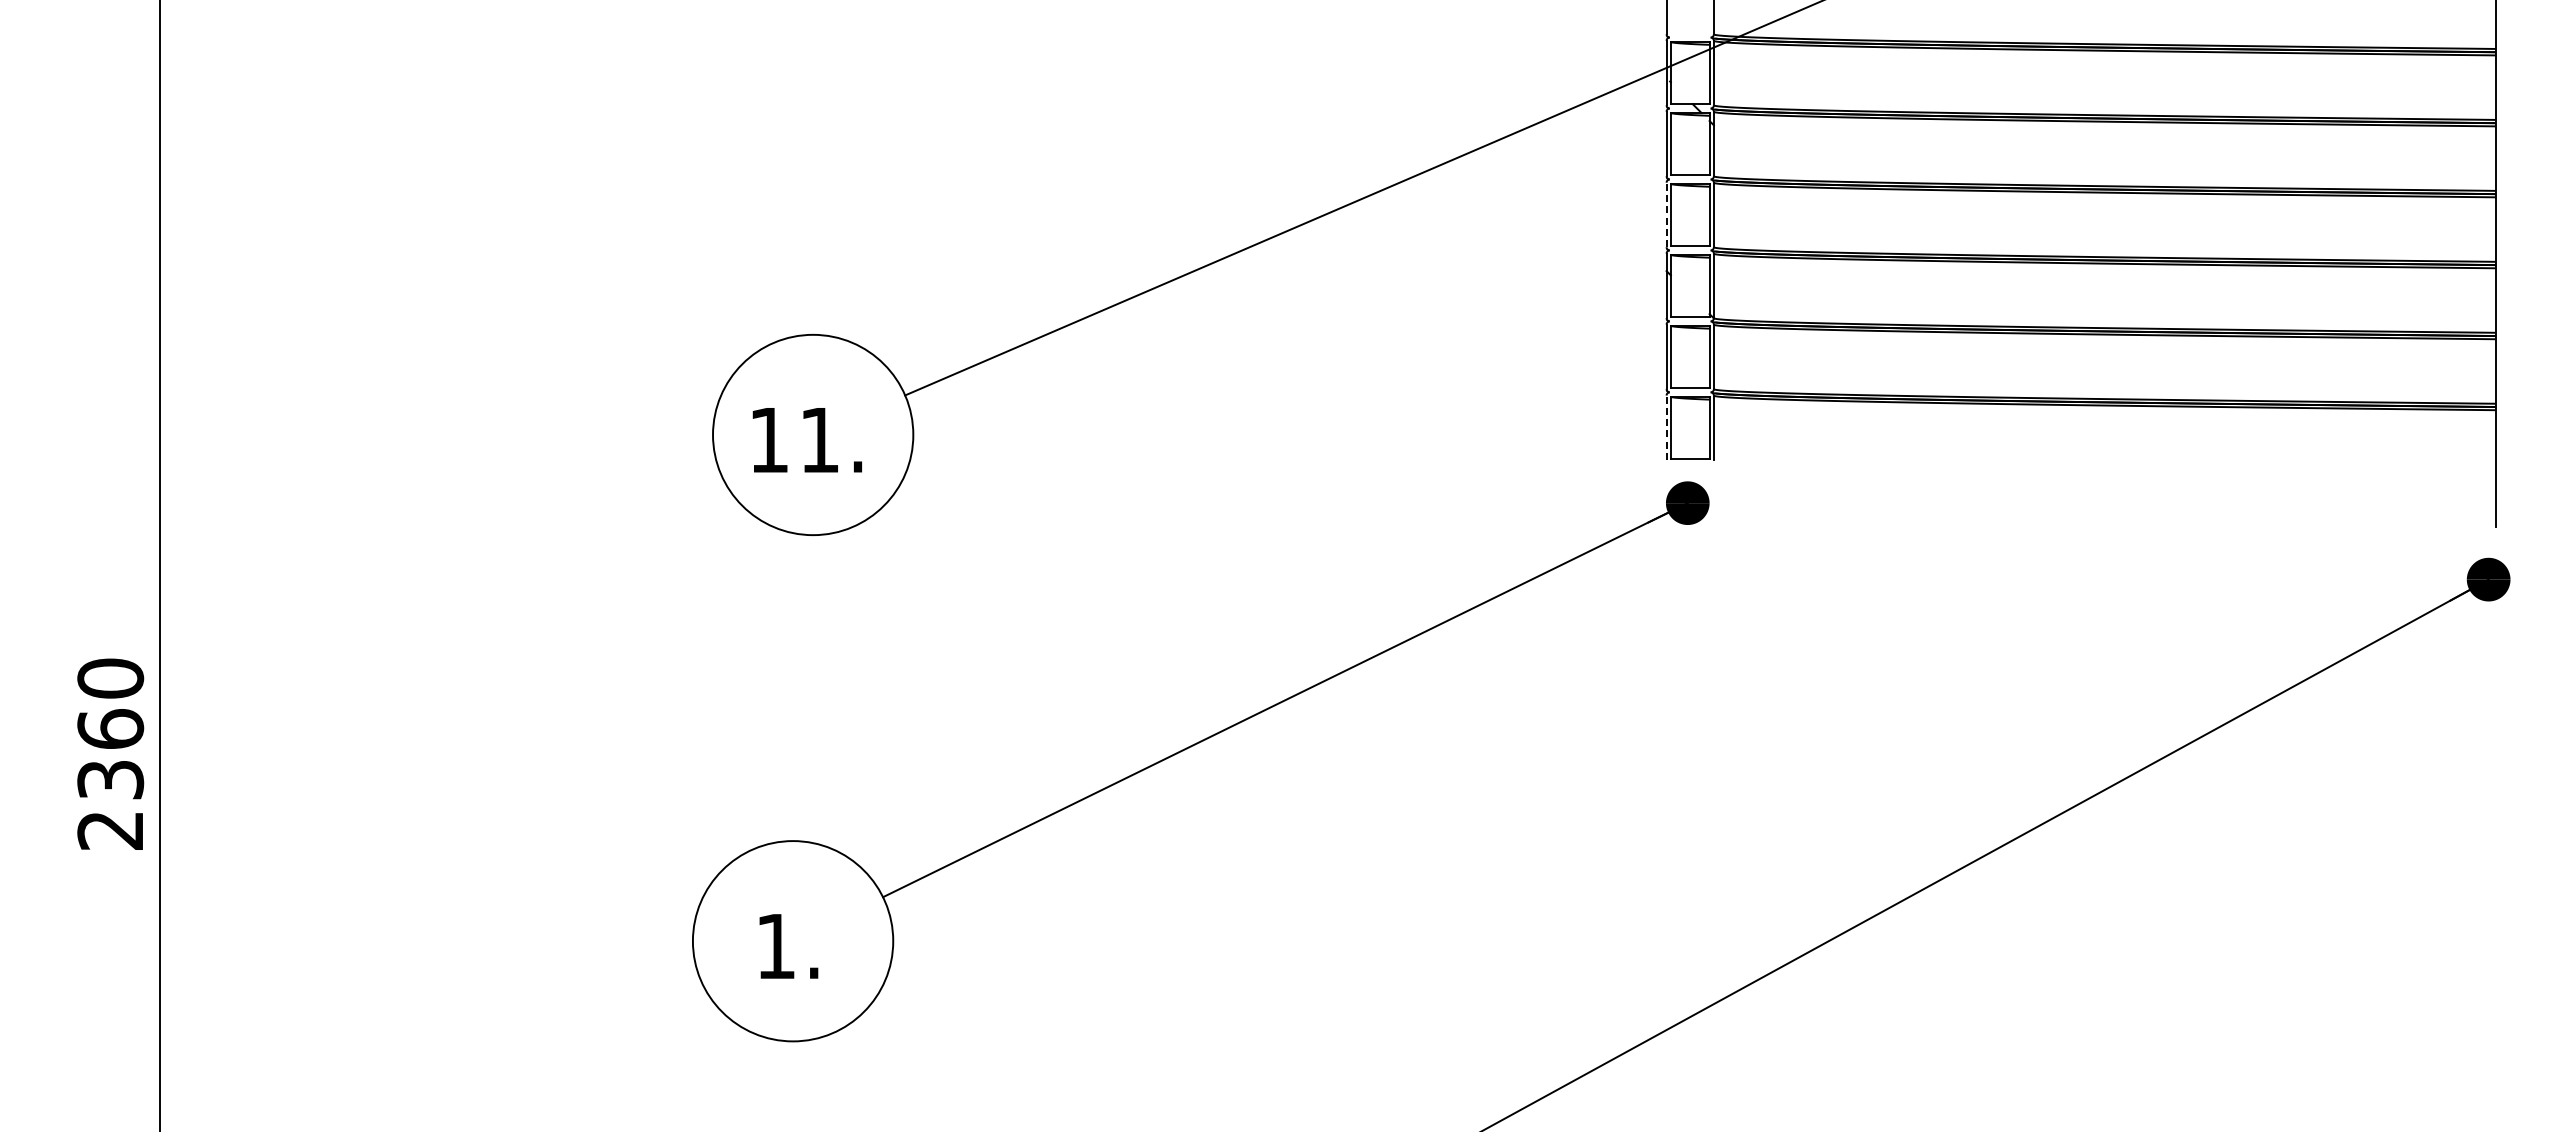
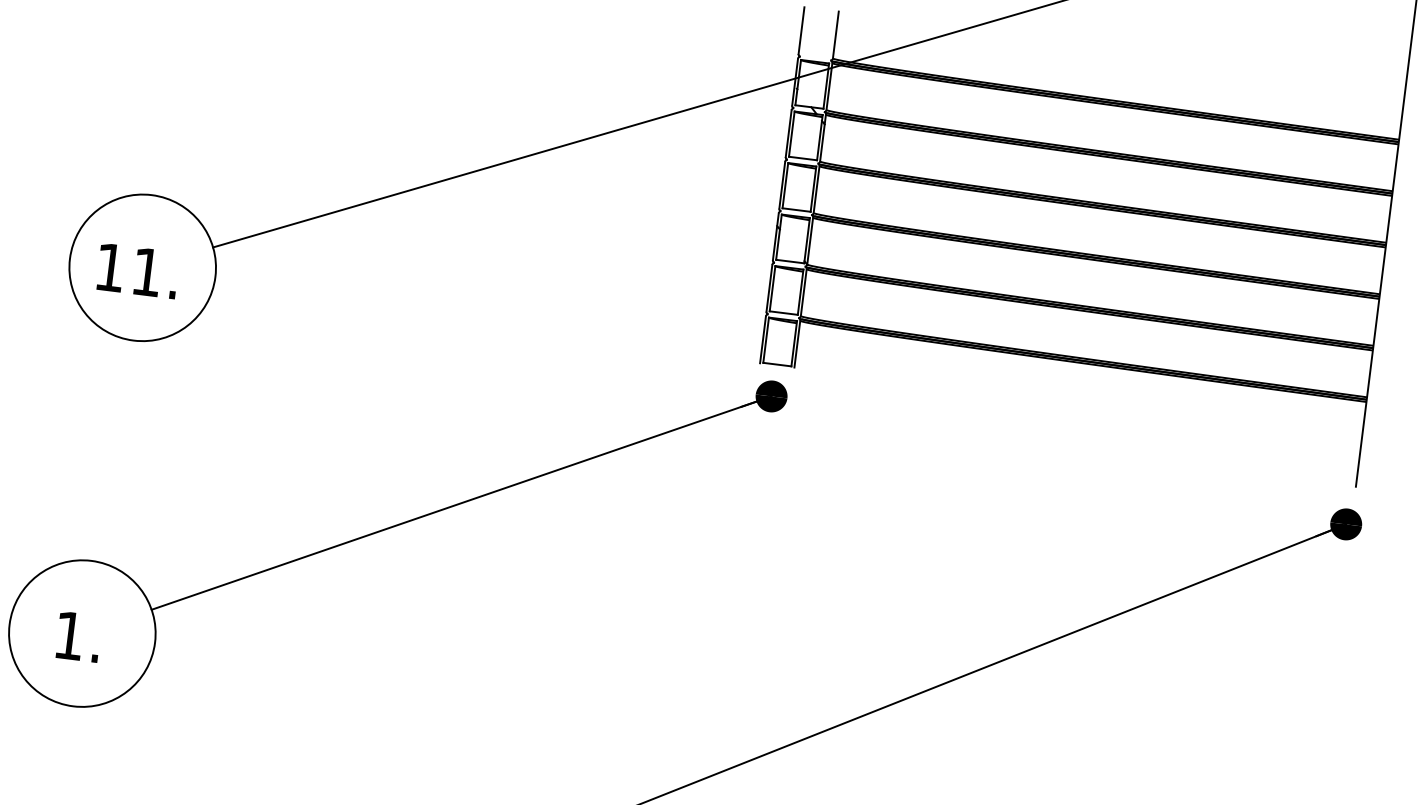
line: (1666, 214) -> (782, 184), dashed -> solid
line: (1666, 427) -> (762, 339), dashed -> solid

